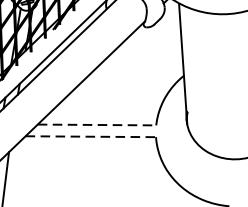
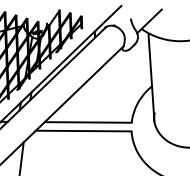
line: (97, 125) -> (88, 122), dashed -> solid
line: (90, 137) -> (83, 131), dashed -> solid

